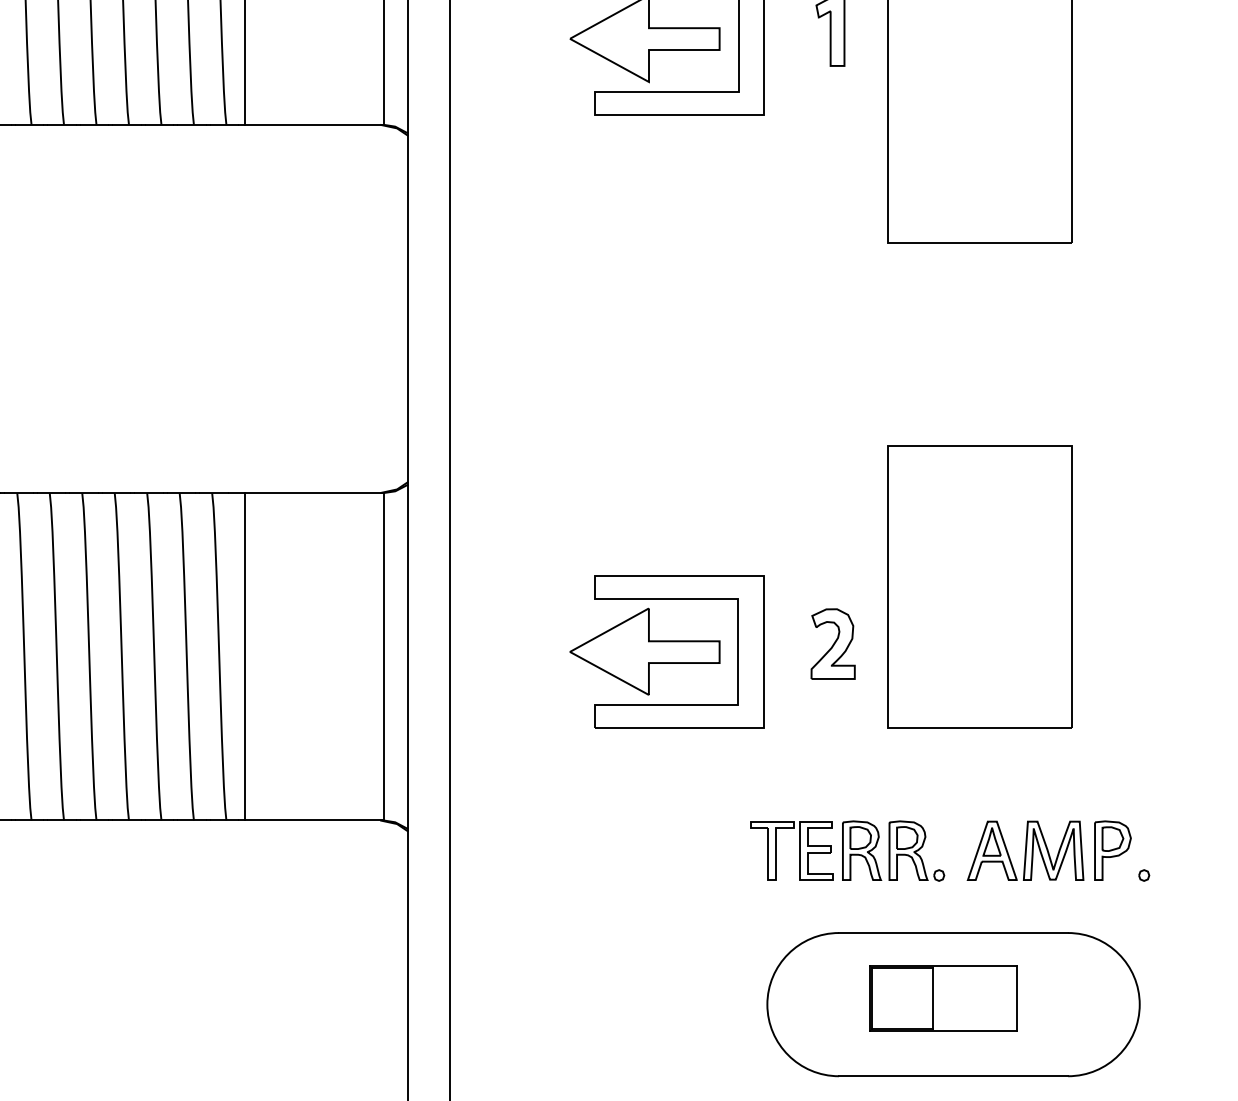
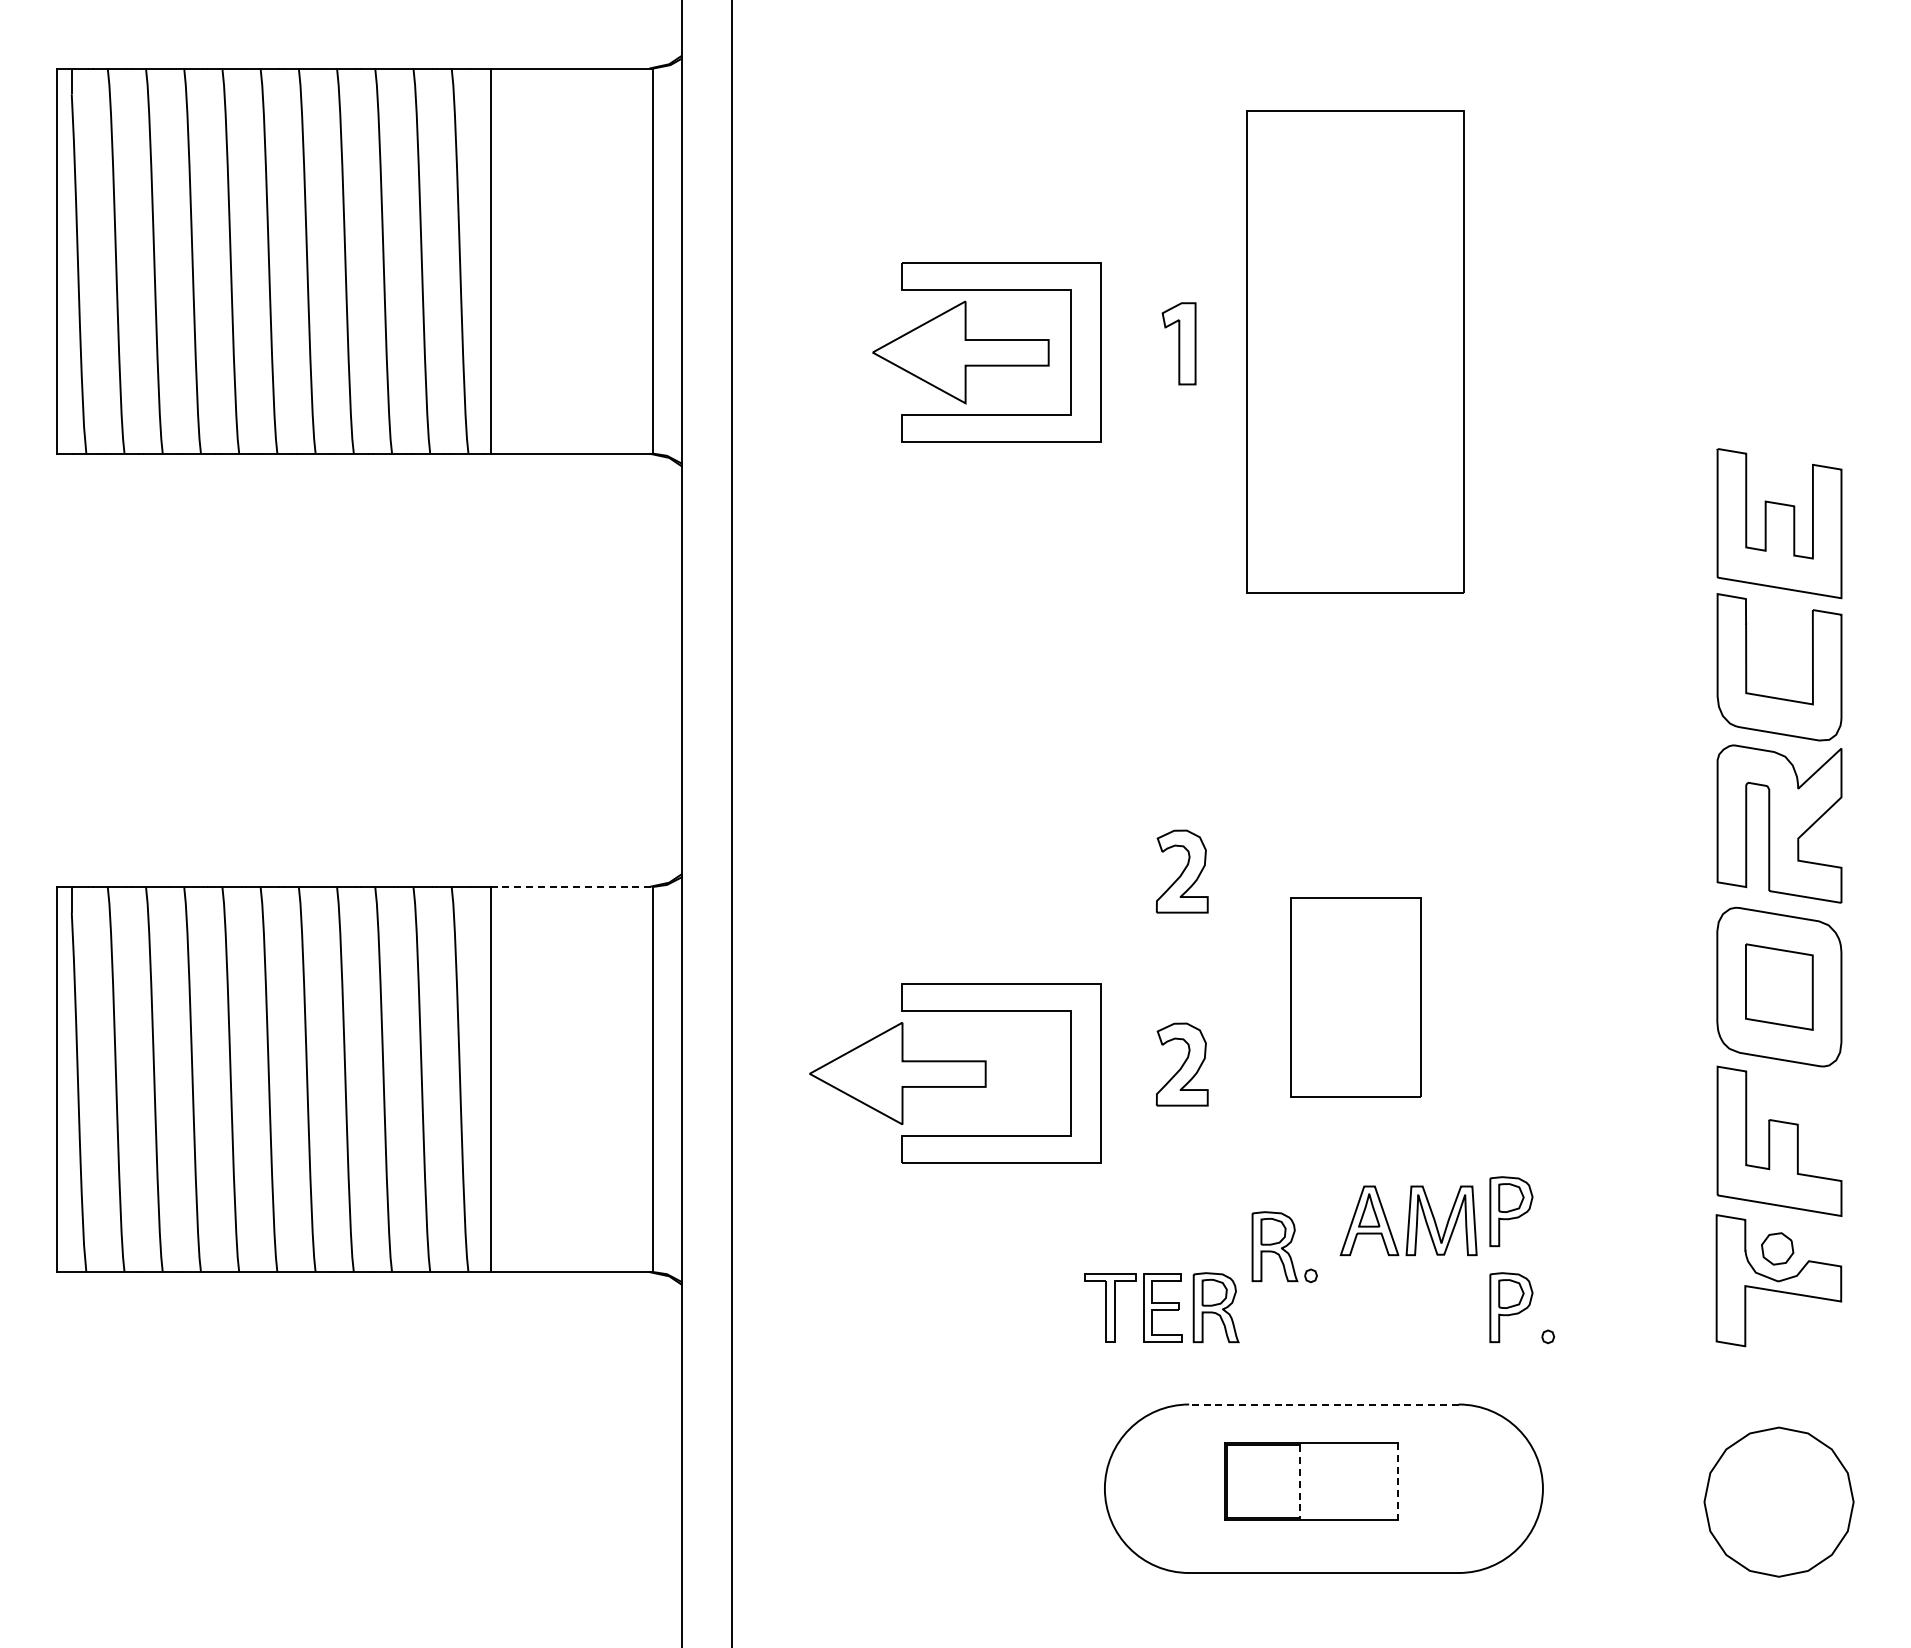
part: (833, 479) -> (1182, 871), added
line: (314, 492) -> (572, 886), solid -> dashed
part: (980, 587) -> (1355, 997), size x0.6
part: (644, 651) -> (897, 1073), moved
part: (1113, 768) -> (1511, 1211), added
part: (1025, 850) -> (1408, 1220), moved
part: (916, 851) -> (1284, 1247), moved
line: (953, 933) -> (1323, 1404), solid -> dashed
line: (932, 998) -> (1299, 1481), solid -> dashed
line: (1016, 998) -> (1398, 1481), solid -> dashed

